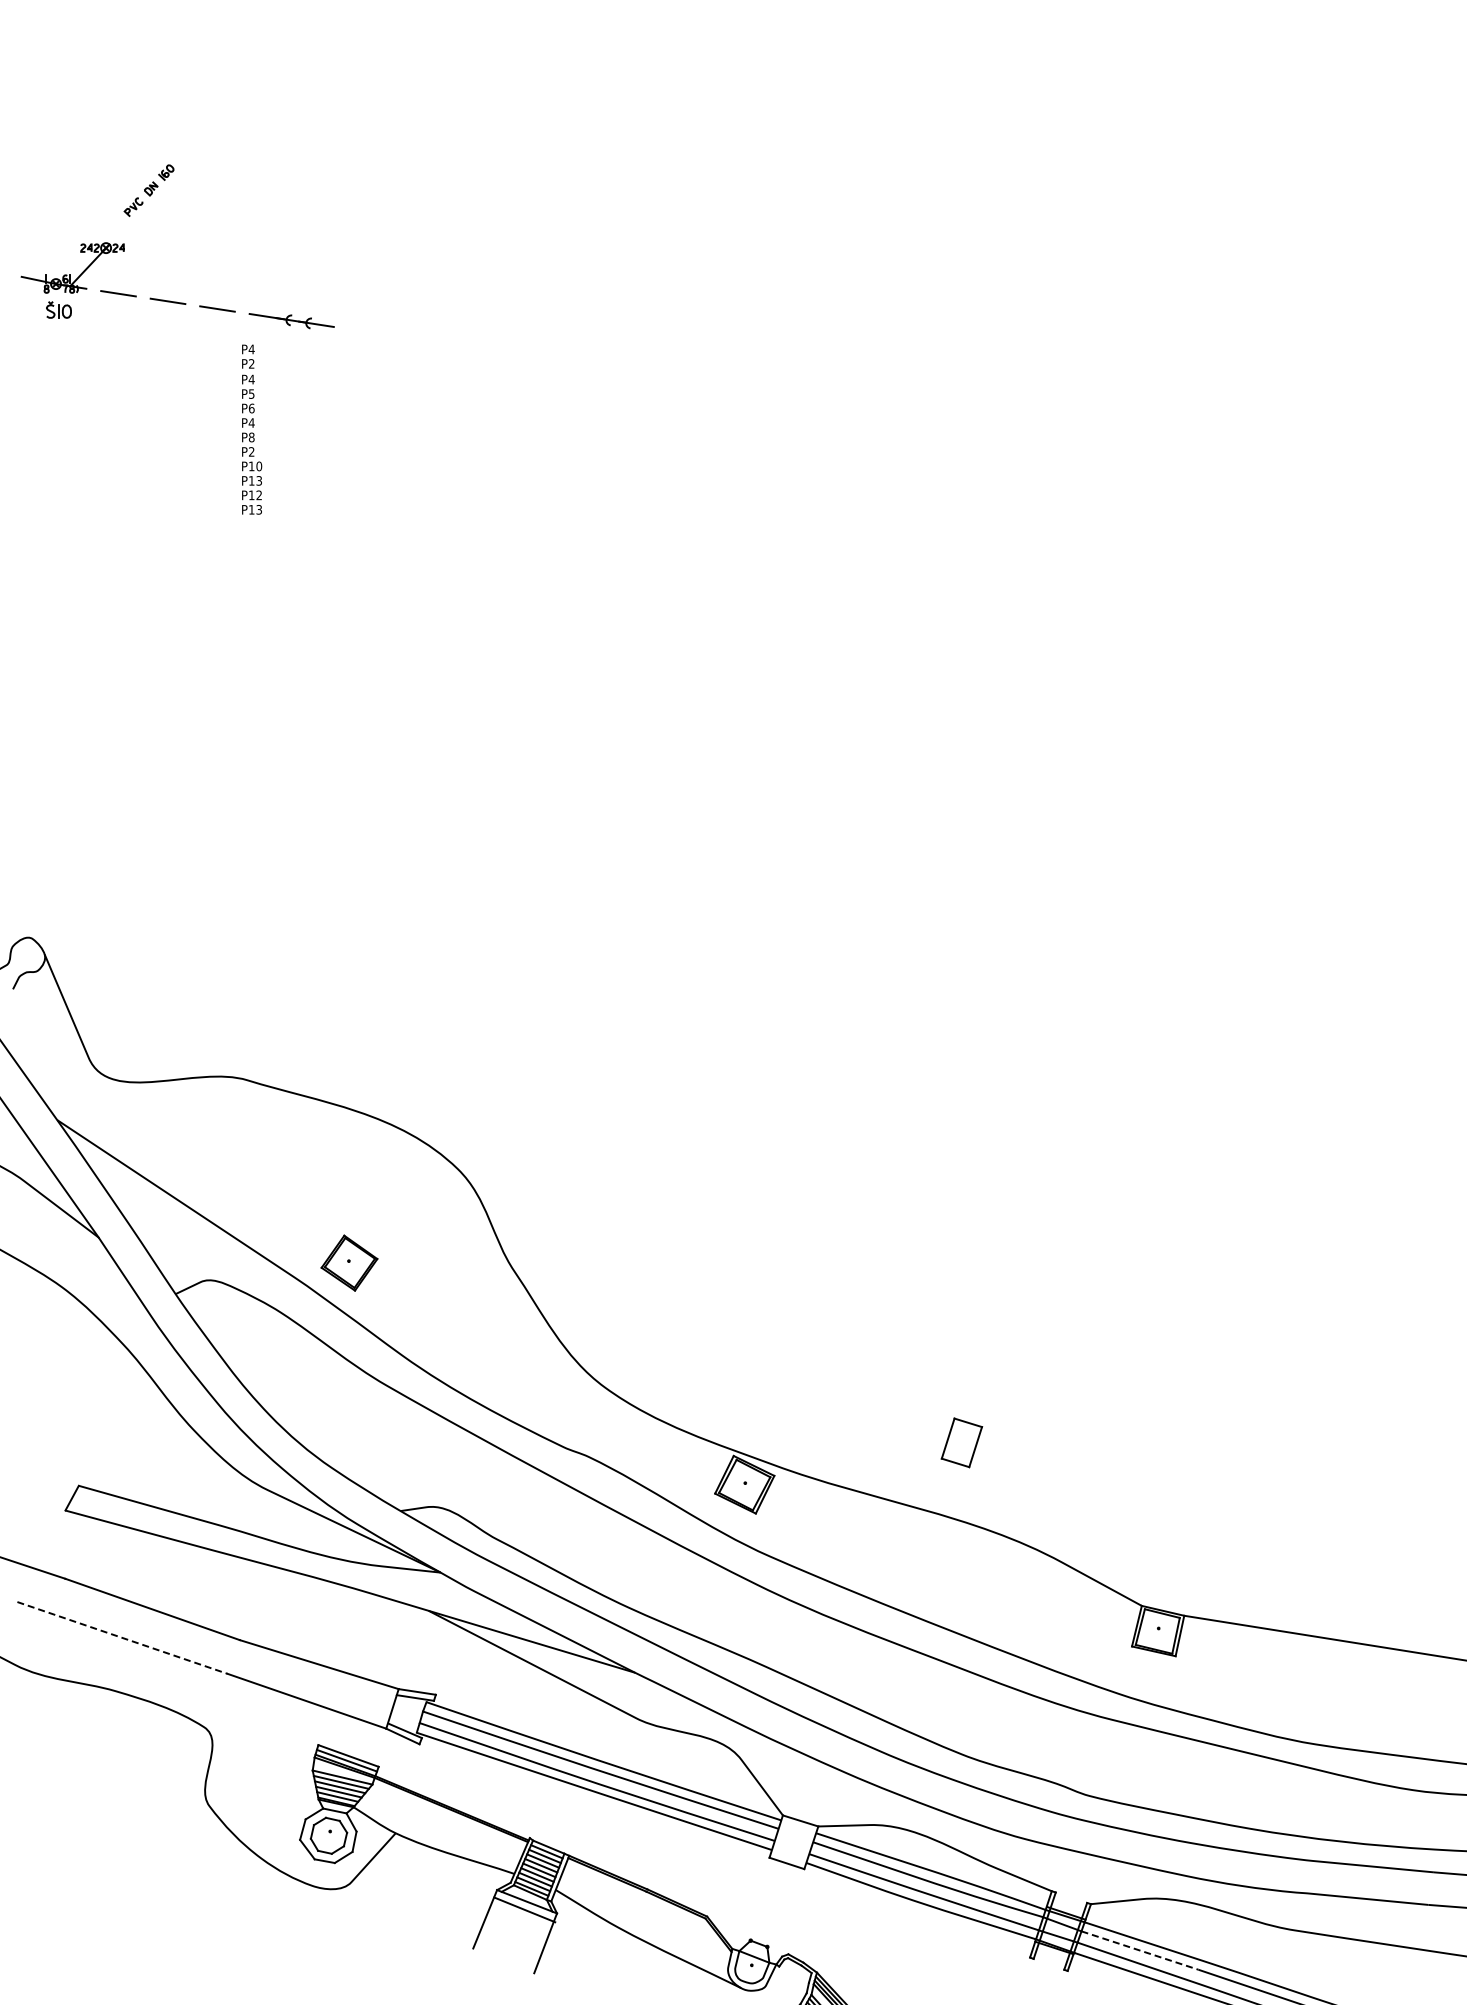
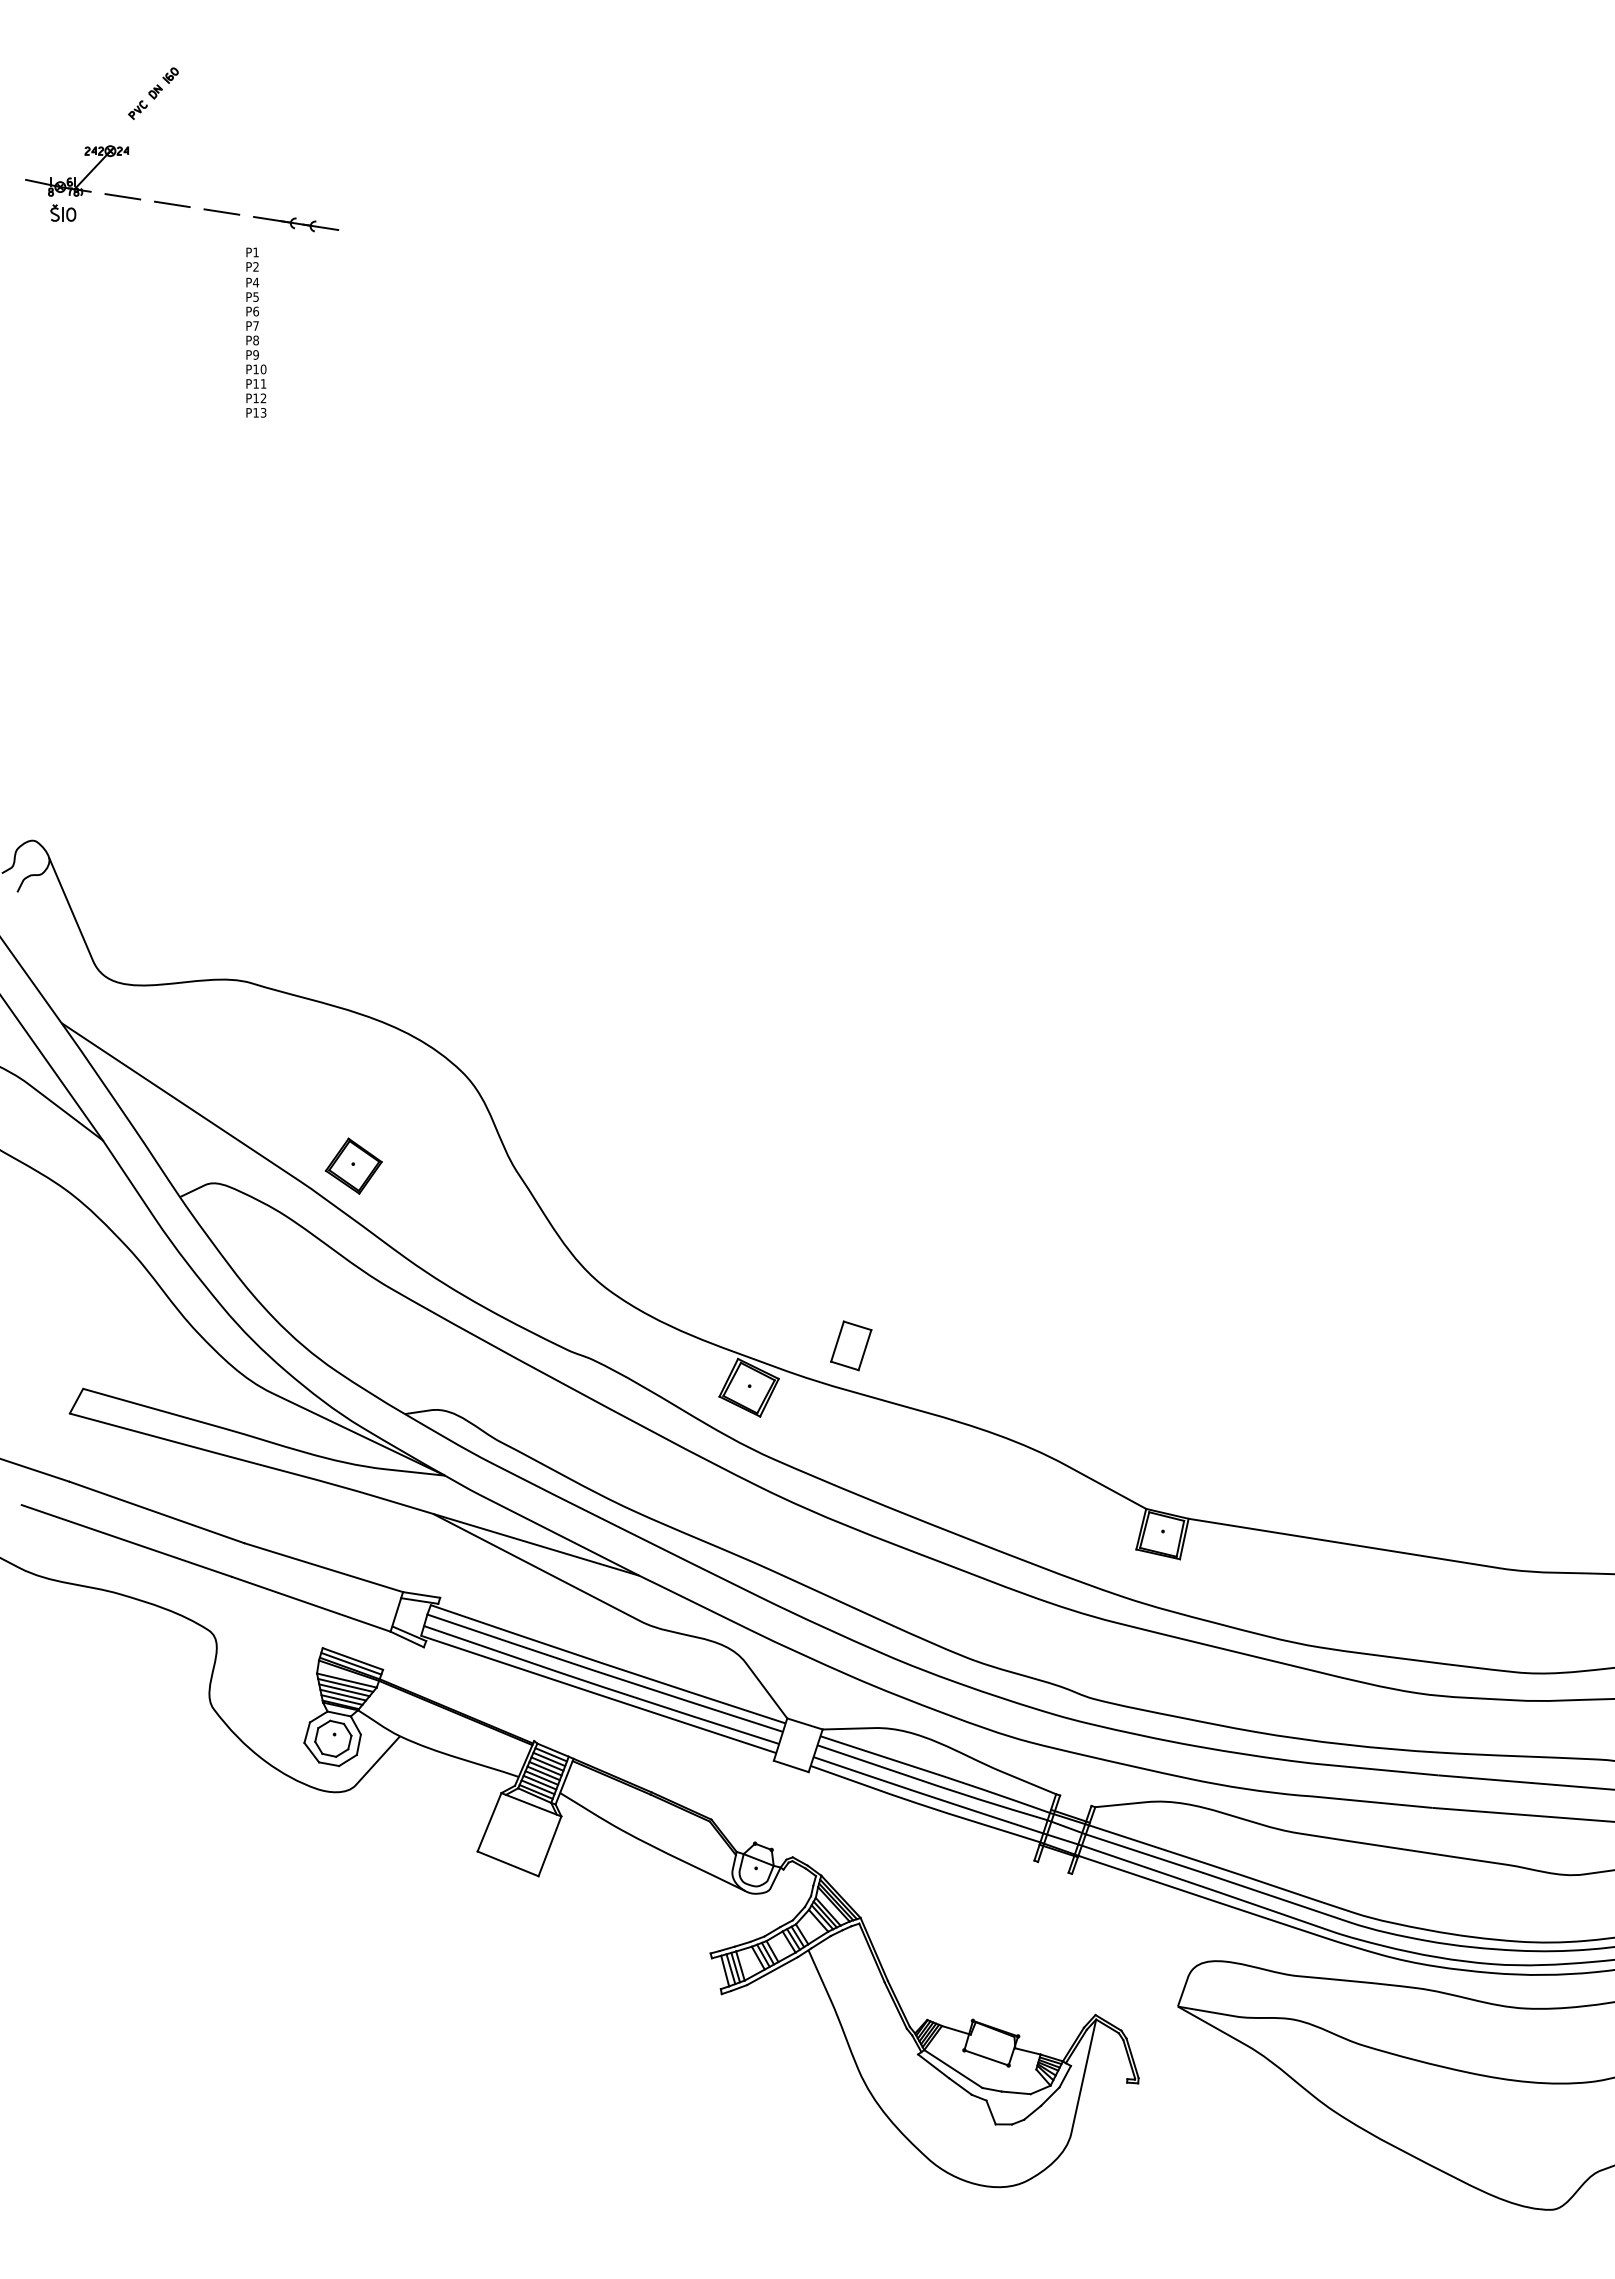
text: (252, 349) -> (256, 252), P4 -> P1
text: (252, 422) -> (256, 325), P4 -> P7
text: (251, 451) -> (255, 354), P2 -> P9
text: (259, 480) -> (263, 383), P13 -> P11
part: (962, 1442) -> (851, 1345), moved
line: (123, 1638) -> (127, 1541), dashed -> solid
line: (524, 1909) -> (507, 1863), moved
line: (1140, 1950) -> (1144, 1853), dashed -> solid

